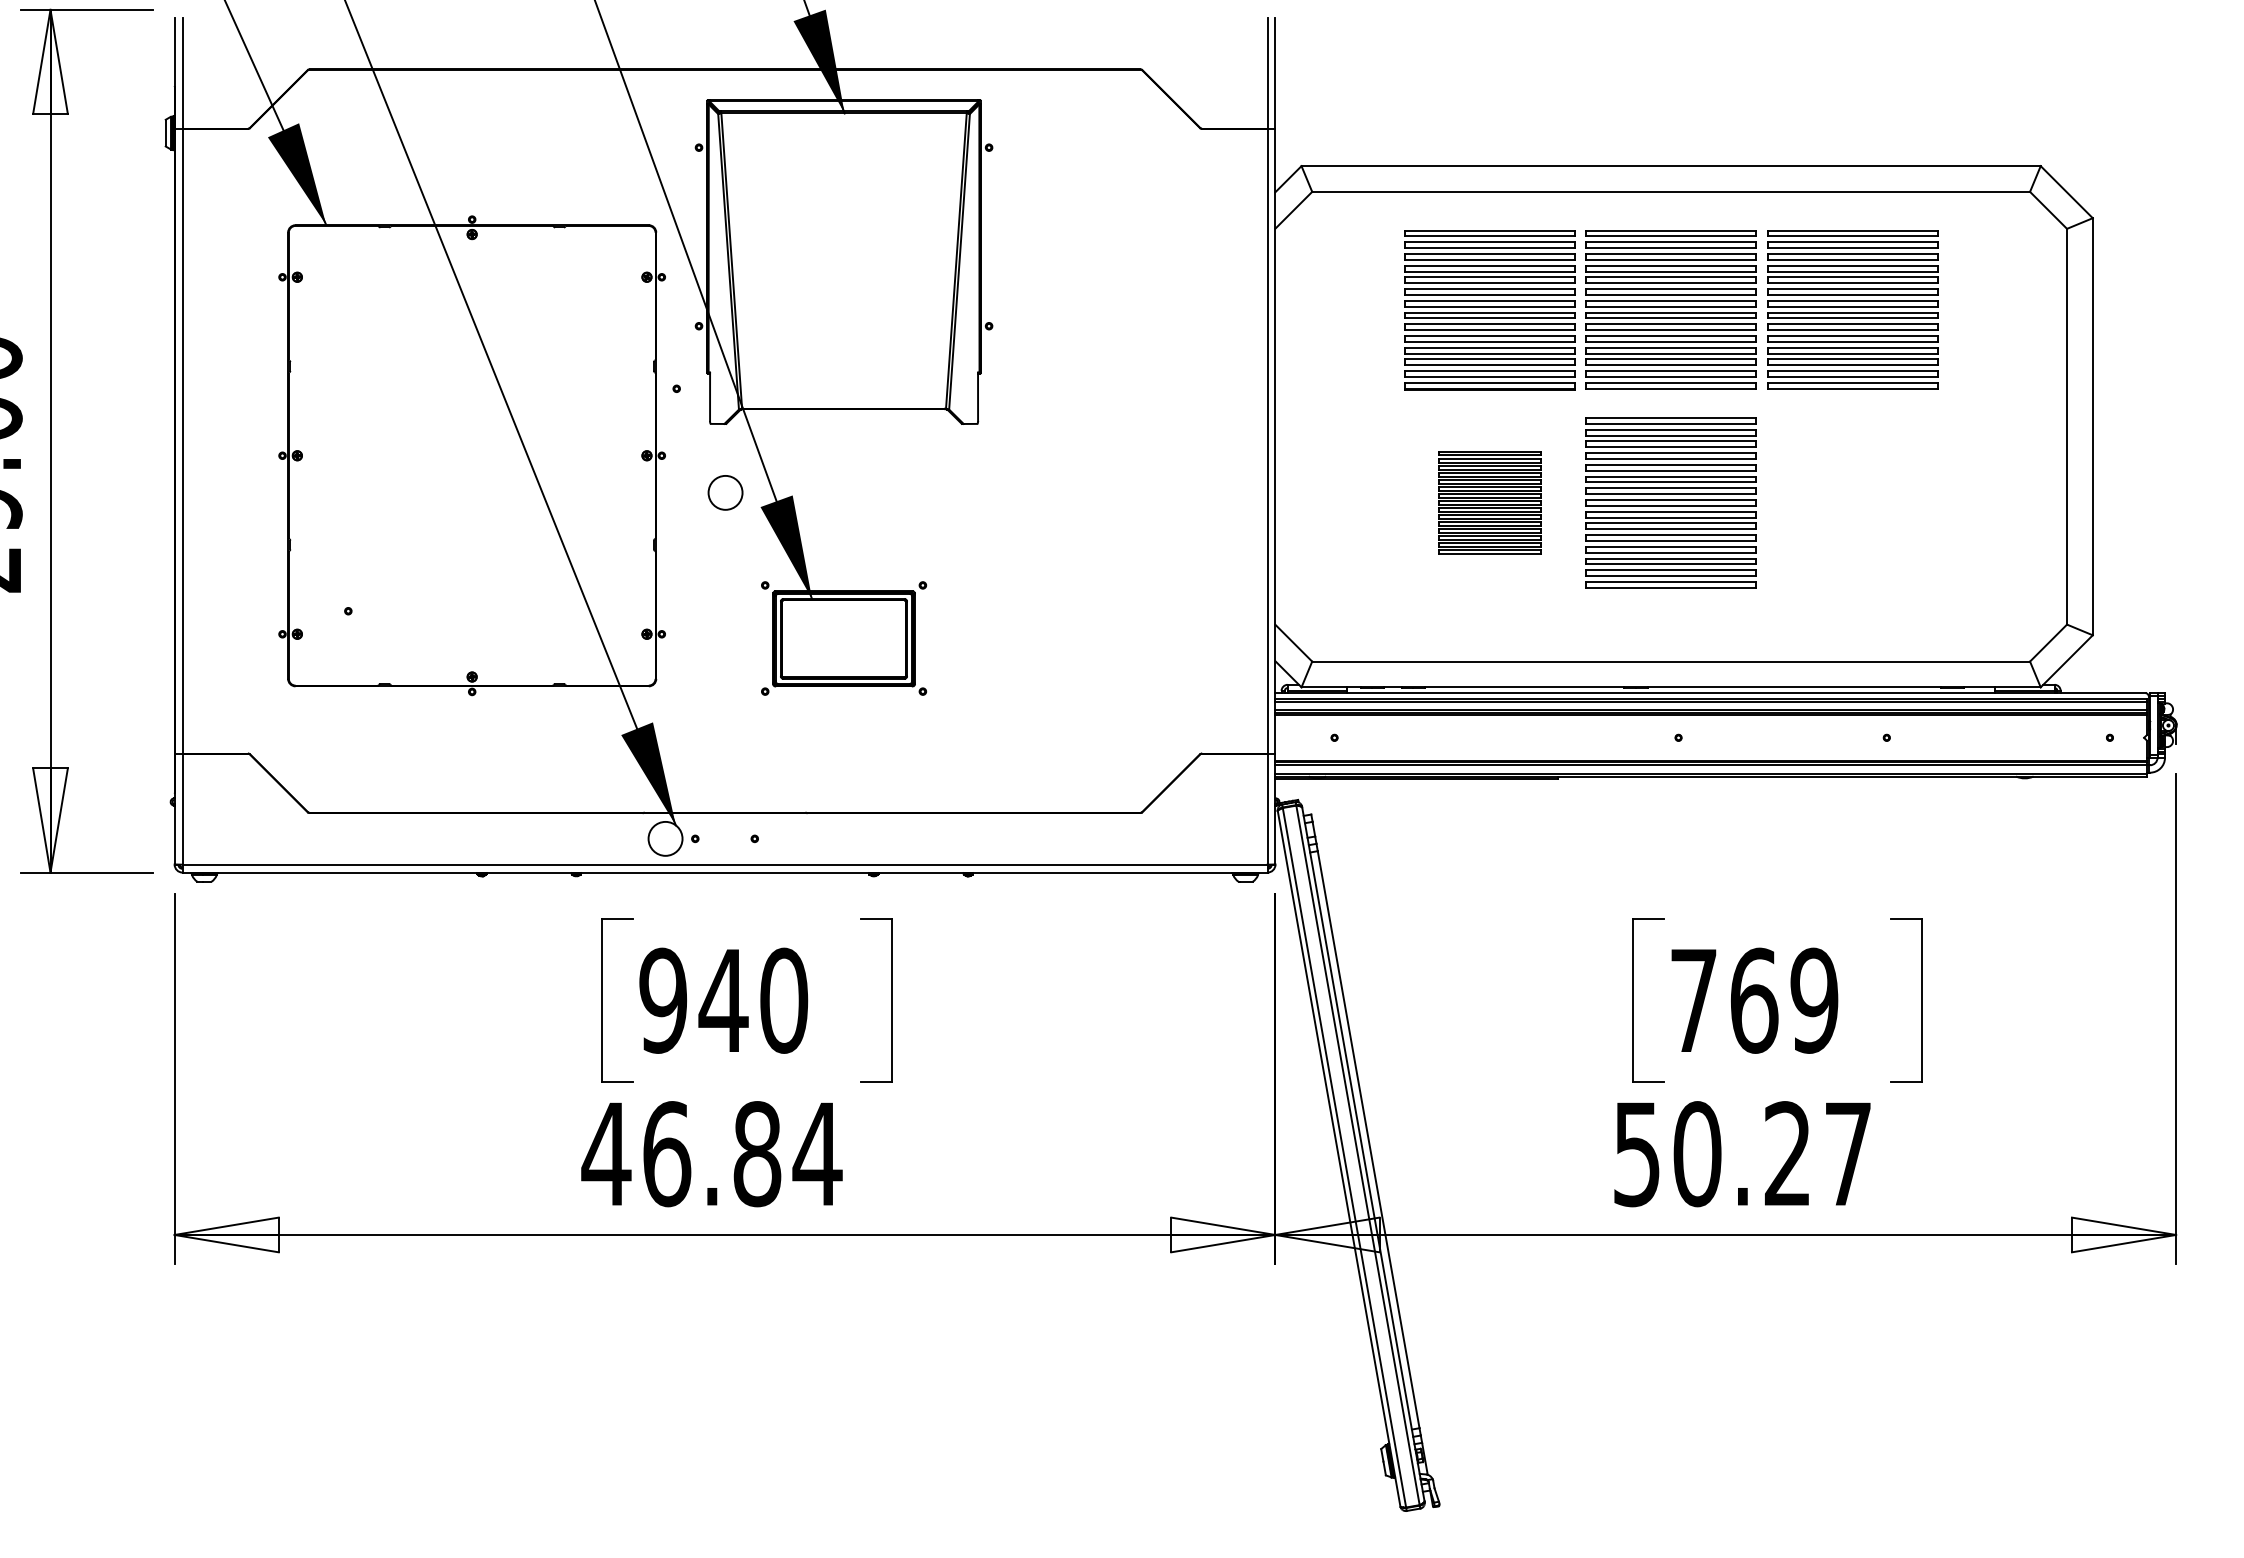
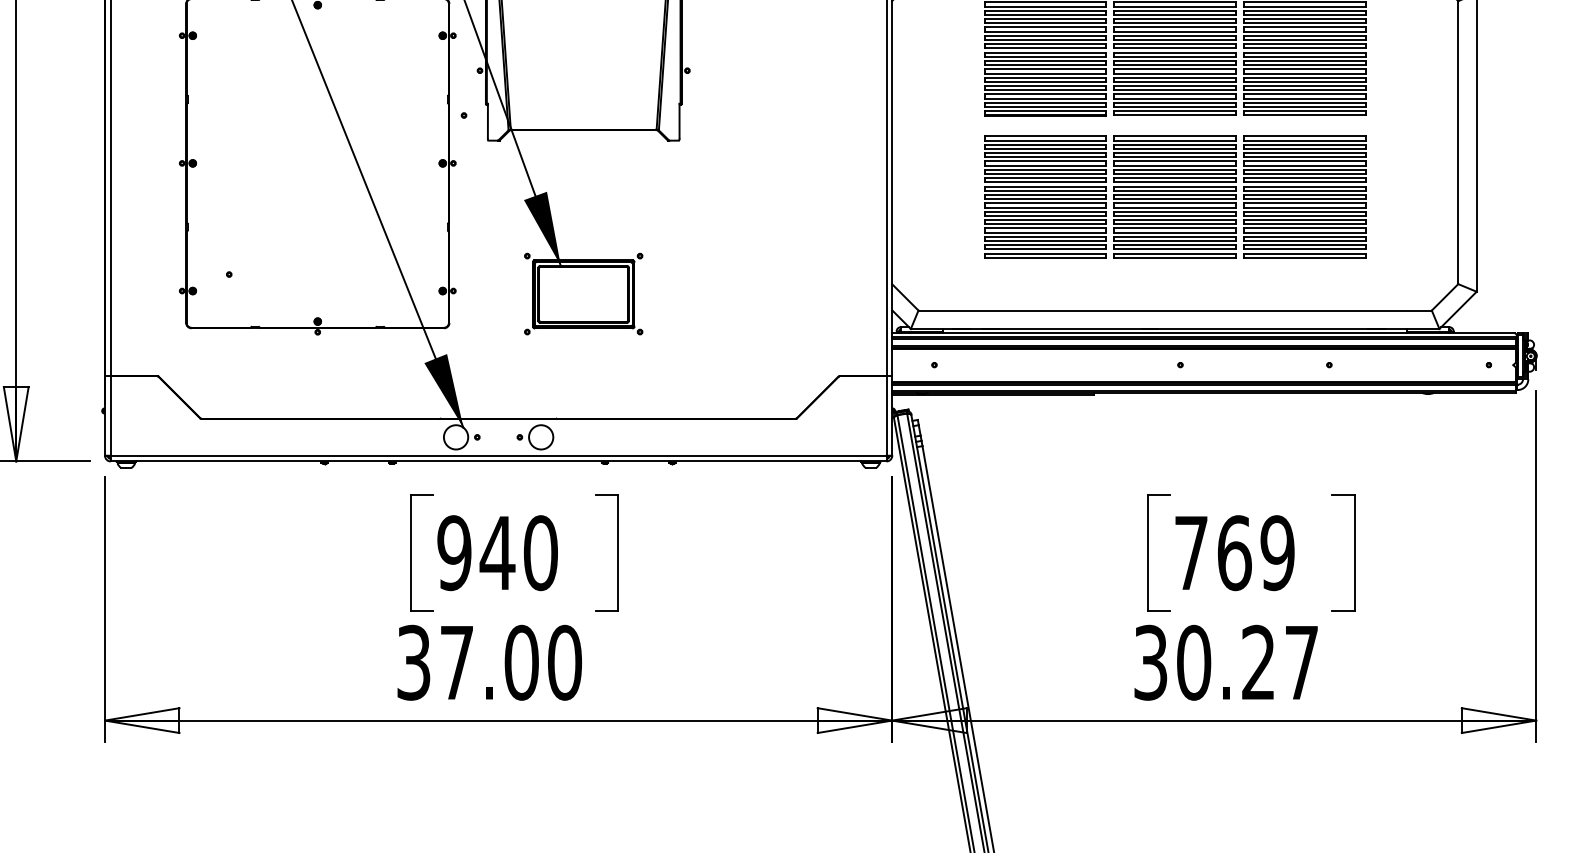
circle: (725, 492) -> (541, 437), moved
part: (1489, 502) -> (1045, 196), size x1.67
part: (1852, 502) -> (1304, 196), added
text: (1636, 1153) -> (1150, 662), 50.27 -> 30.27
text: (711, 1154) -> (488, 663), 46.84 -> 37.00

